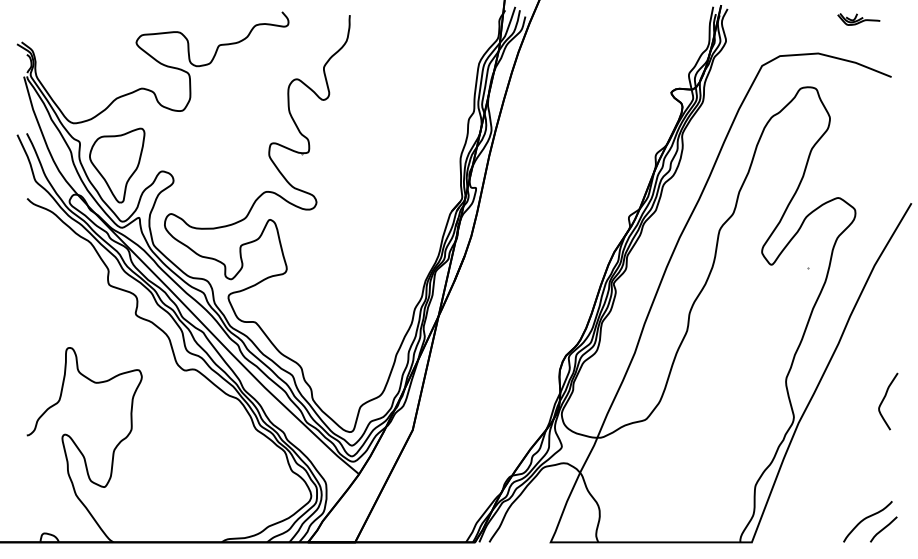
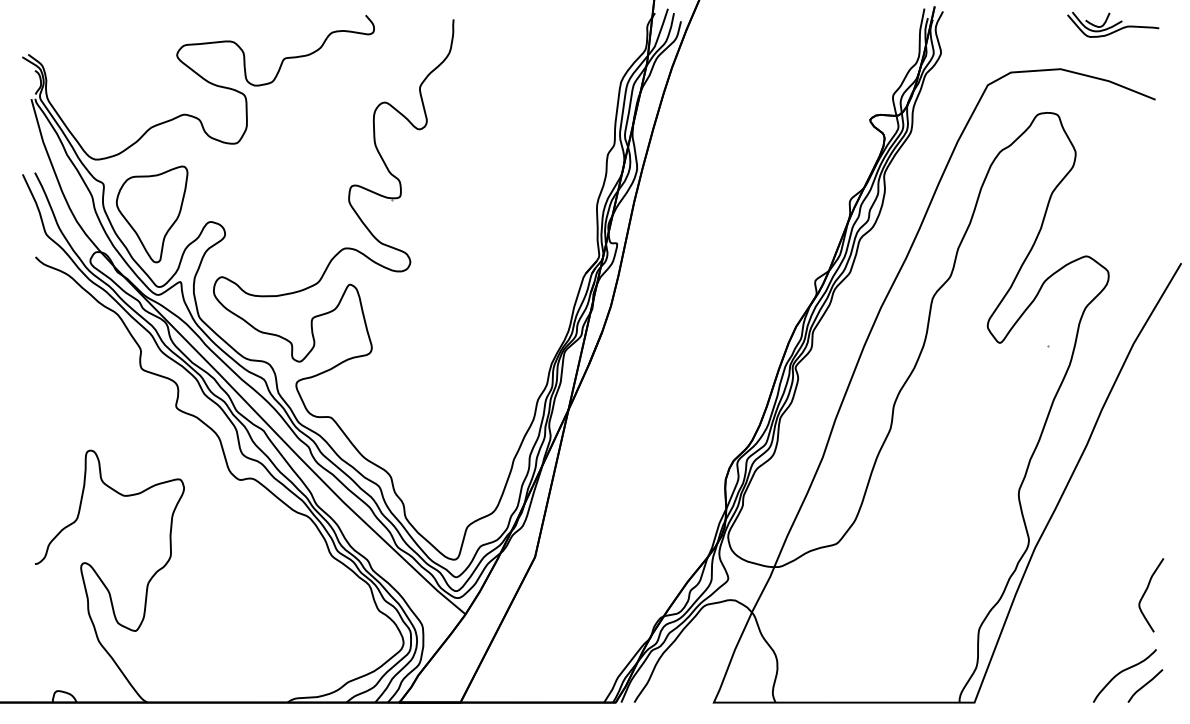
part: (858, 19) -> (1112, 25), size x1.67
curve: (884, 399) -> (1146, 592), moved

